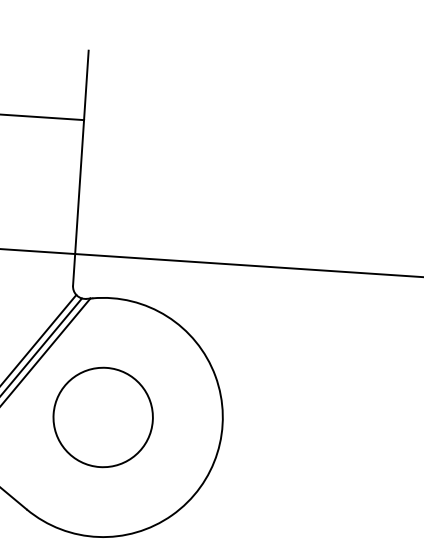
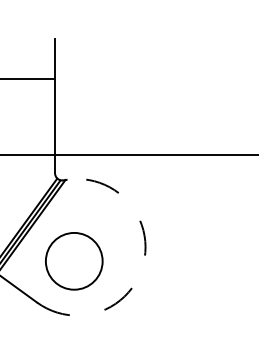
circle: (103, 417) -> (74, 261), moved
arc: (217, 453) -> (143, 263), solid -> dashed

